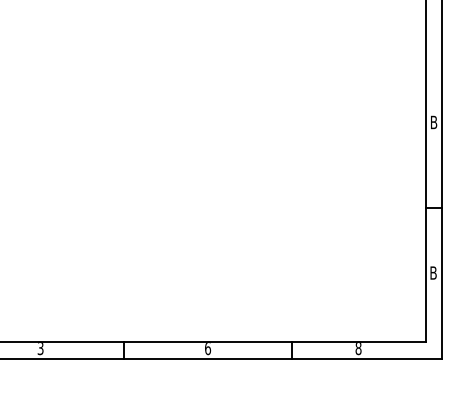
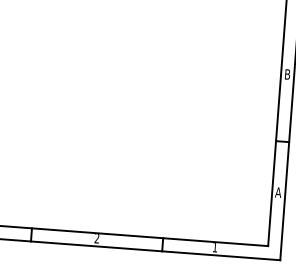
text: (433, 272) -> (278, 192), B -> A
text: (208, 349) -> (97, 239), 6 -> 2
text: (358, 349) -> (215, 248), 8 -> 1

